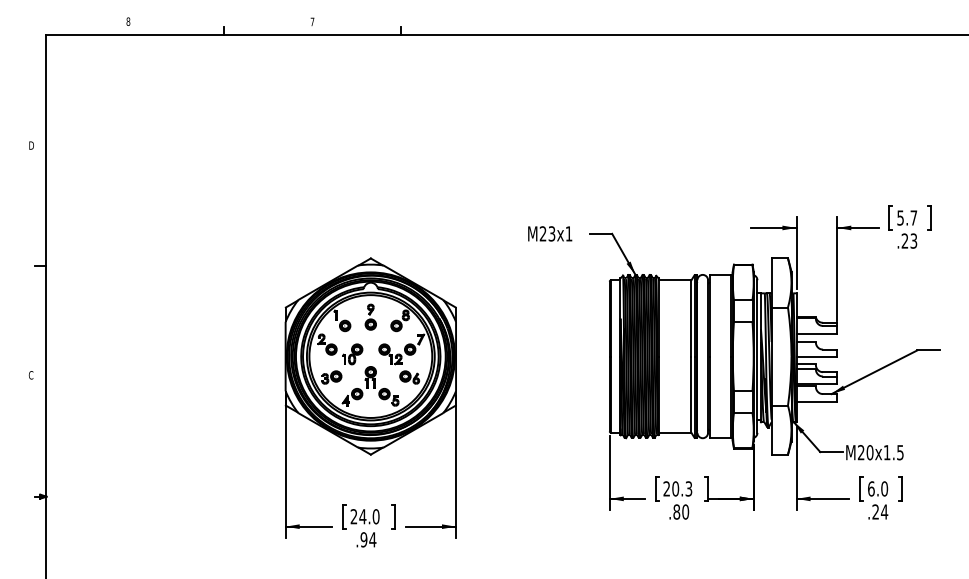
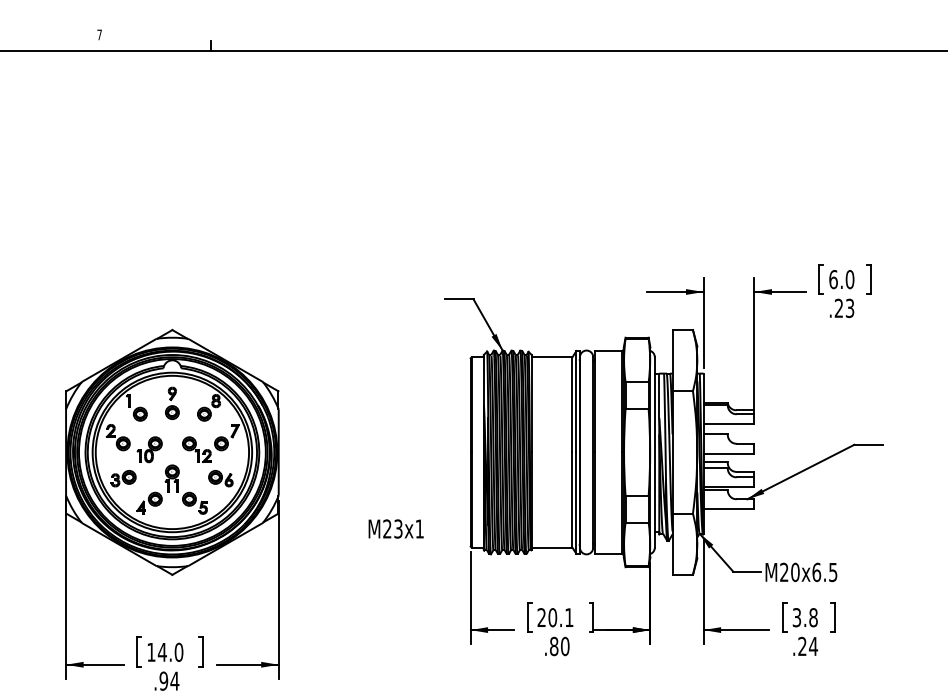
text: (907, 217) -> (842, 278), 5.7 -> 6.0
text: (550, 233) -> (396, 528), moved
text: (886, 452) -> (815, 572), M20x1.5 -> M20x6.5
text: (688, 488) -> (568, 617), 20.3 -> 20.1
text: (878, 488) -> (805, 617), 6.0 -> 3.8
text: (353, 516) -> (150, 652), 24.0 -> 14.0

